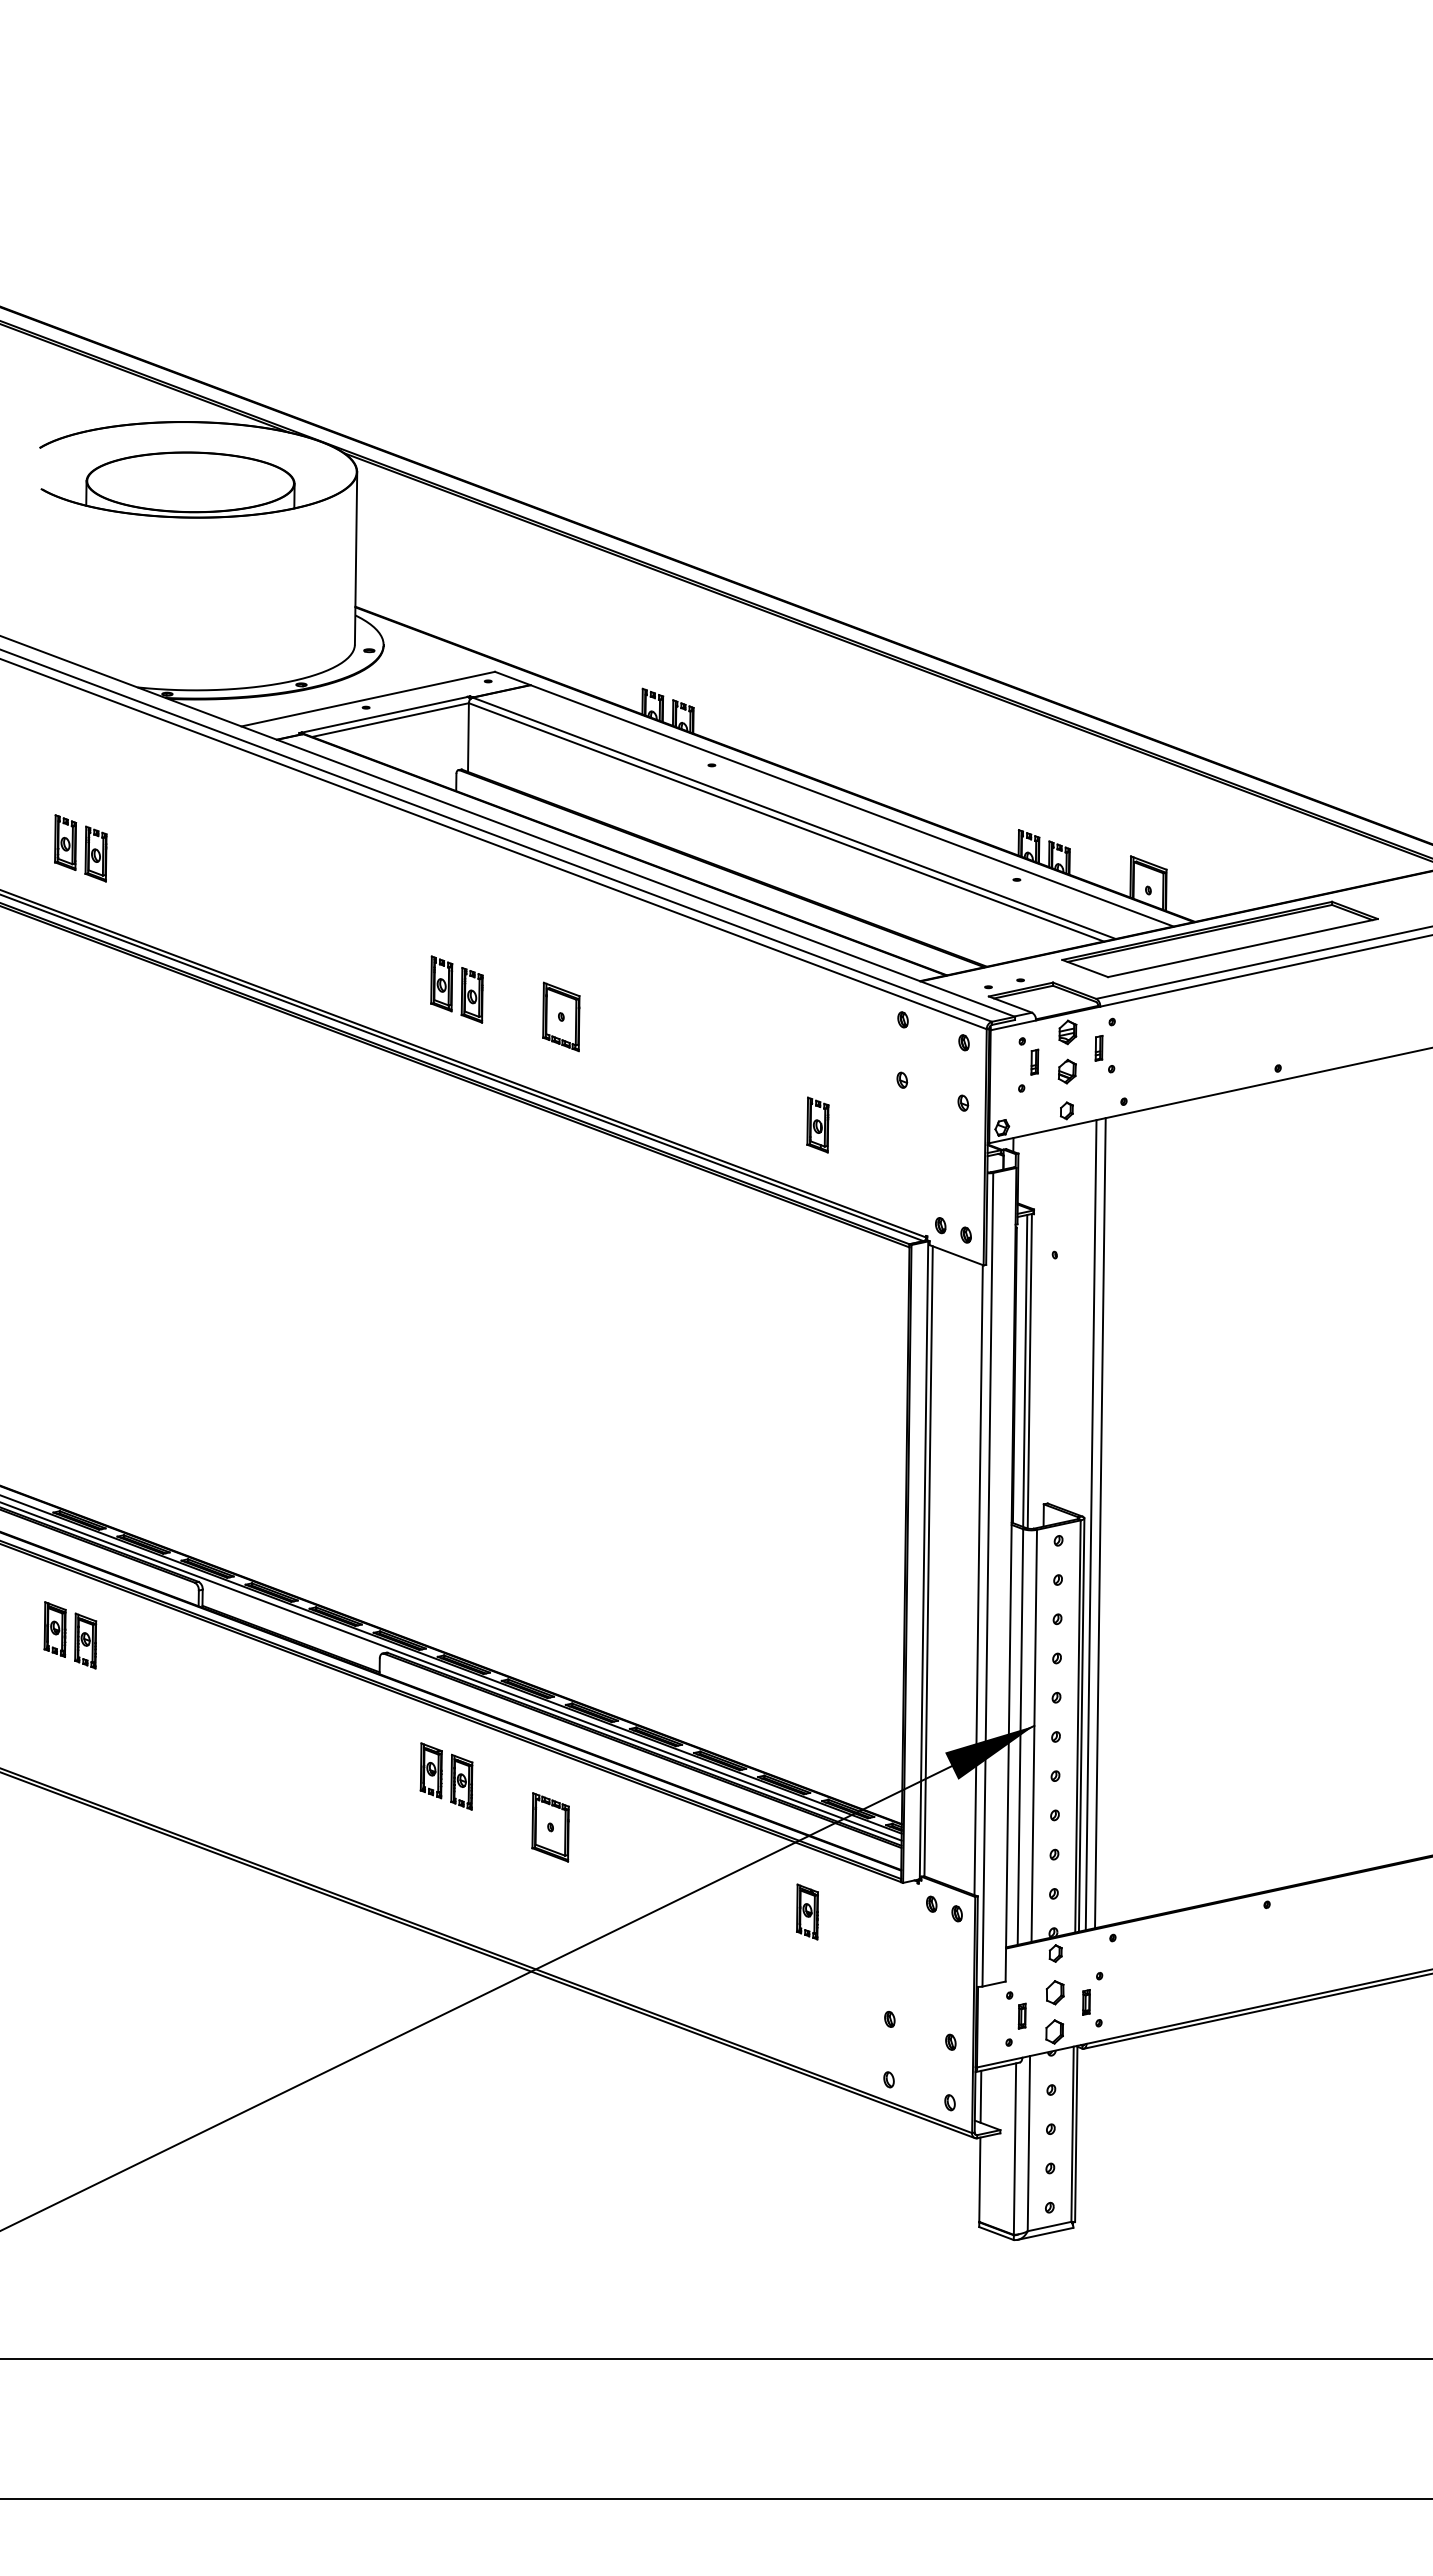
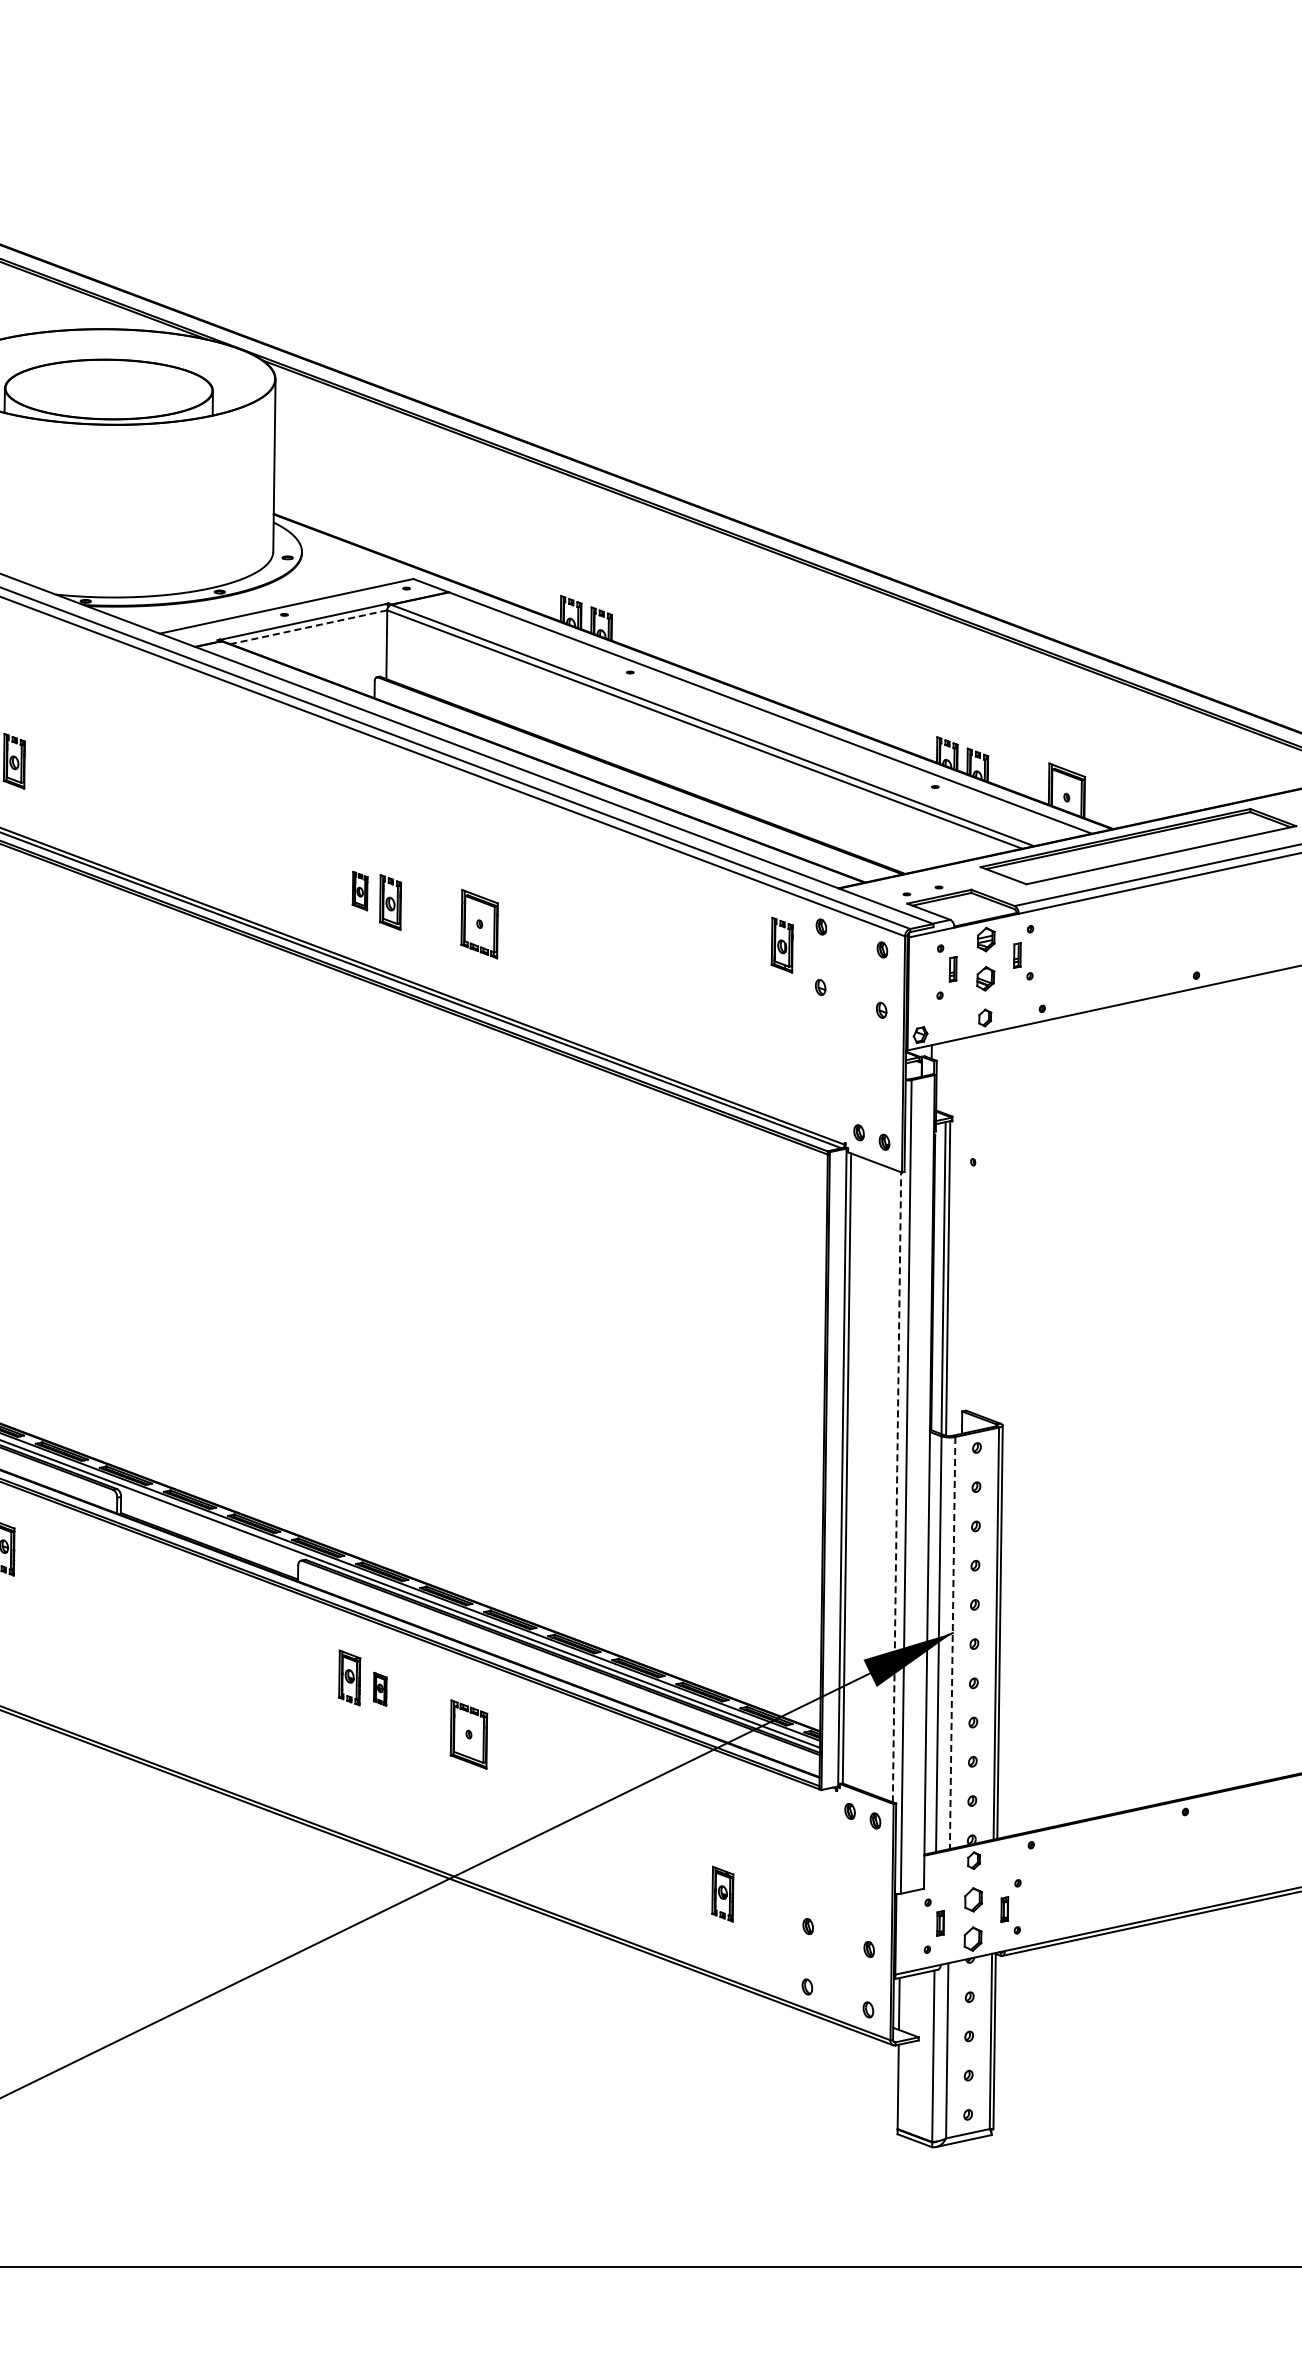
line: (390, 720) -> (308, 627), solid -> dashed
part: (441, 983) -> (359, 890), size x0.7
part: (817, 1124) -> (781, 944), moved
line: (1100, 1523) -> (1018, 1430), removed
line: (1090, 1525) -> (1008, 1432), removed
line: (978, 1579) -> (896, 1486), solid -> dashed
line: (1034, 1736) -> (952, 1643), solid -> dashed
part: (461, 1781) -> (379, 1688), size x0.6
part: (807, 1911) -> (722, 1893), moved

